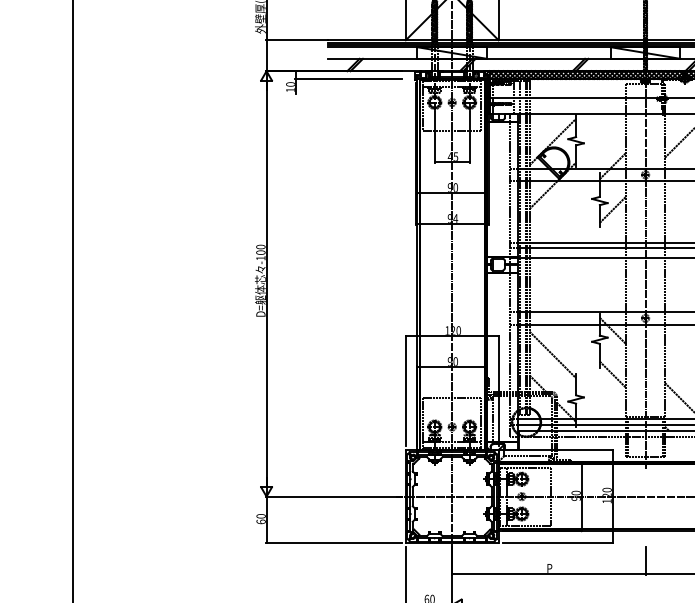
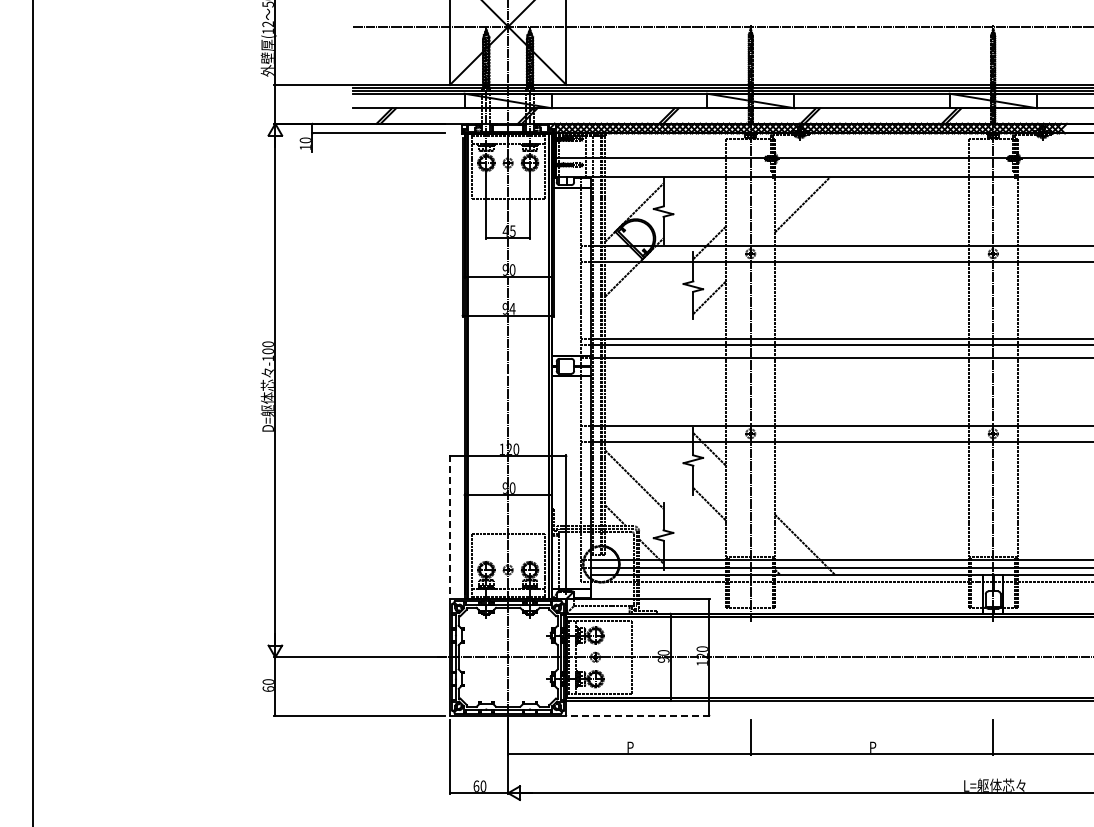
line: (405, 390) -> (449, 524), solid -> dashed
line: (557, 542) -> (640, 715), solid -> dashed

